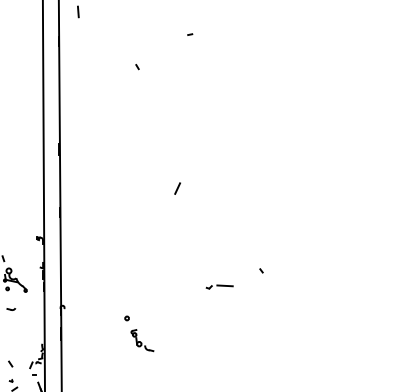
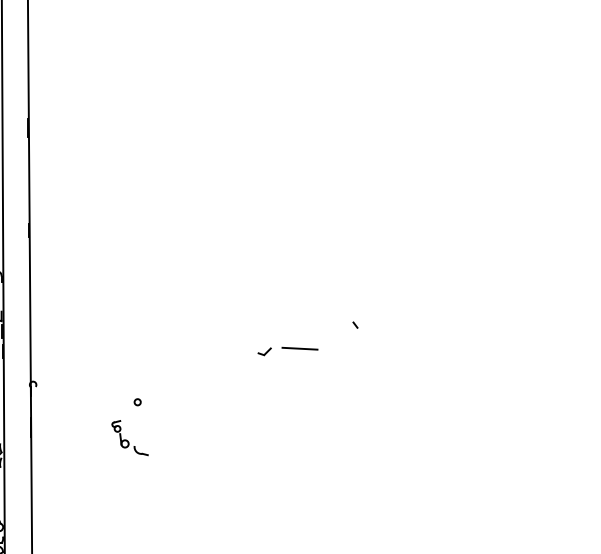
line: (177, 188) -> (219, 191), removed
part: (219, 286) -> (287, 350), size x1.4
part: (142, 340) -> (130, 437), moved

